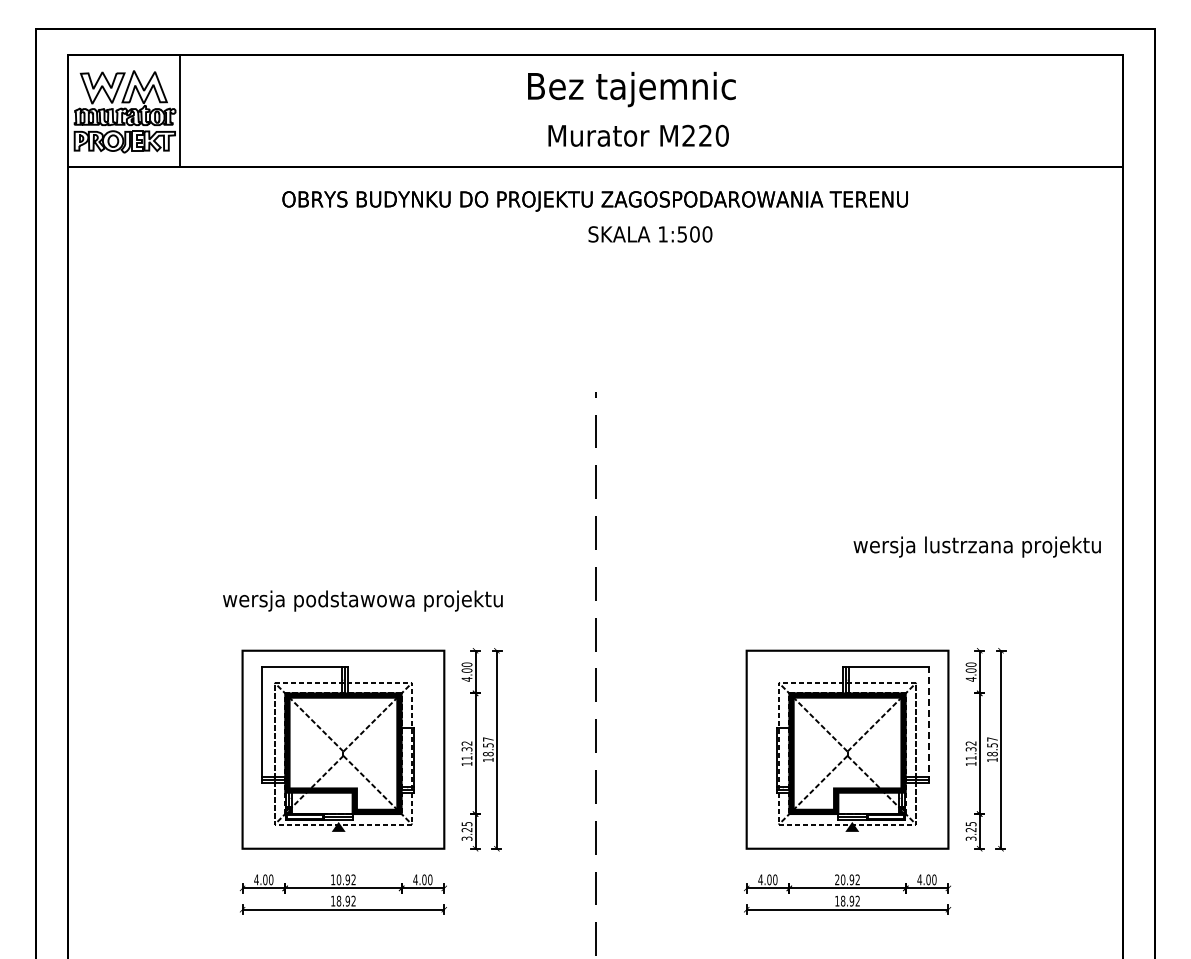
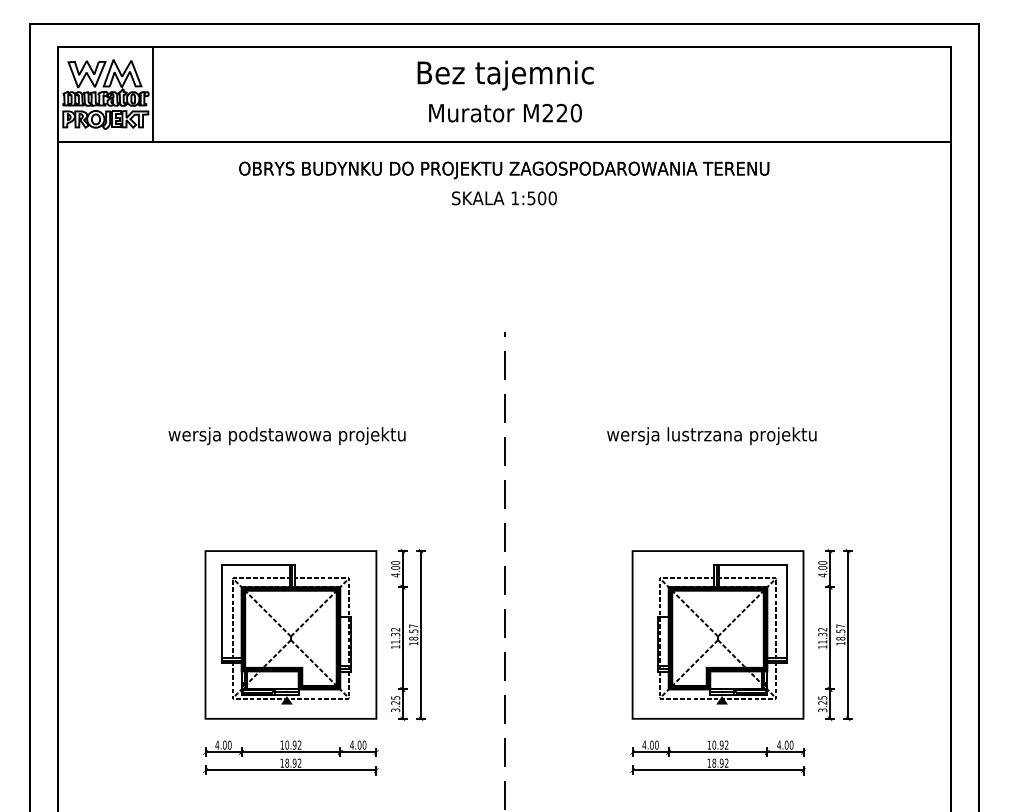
text: (631, 89) -> (505, 75), moved
text: (638, 135) -> (505, 112), moved
text: (650, 234) -> (504, 198), moved
text: (976, 546) -> (711, 435), moved
text: (362, 600) -> (286, 435), moved
line: (929, 724) -> (787, 613), dashed -> solid
text: (837, 879) -> (709, 744), 20.92 -> 10.92

